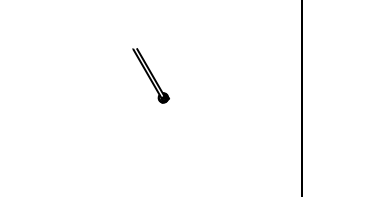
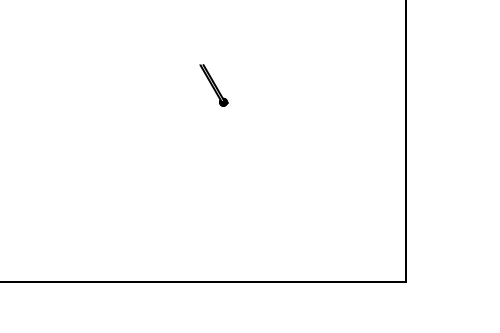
part: (150, 75) -> (213, 85), size x0.6

